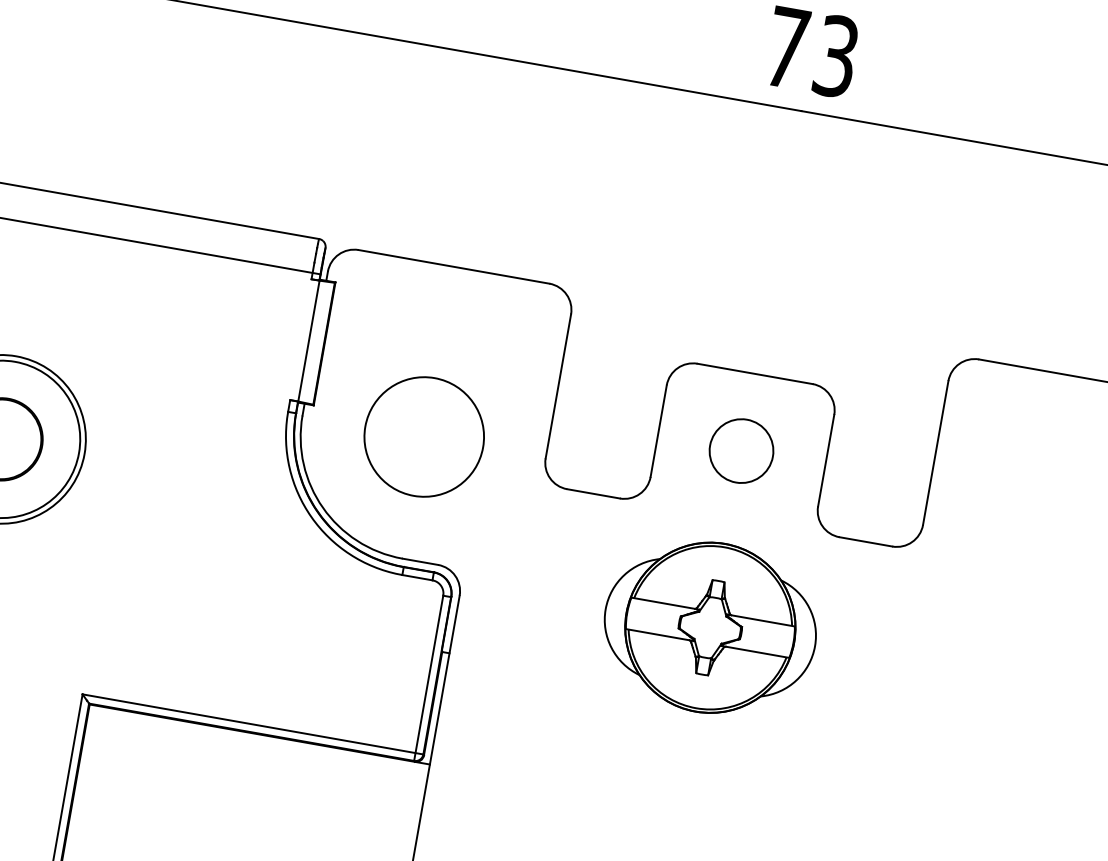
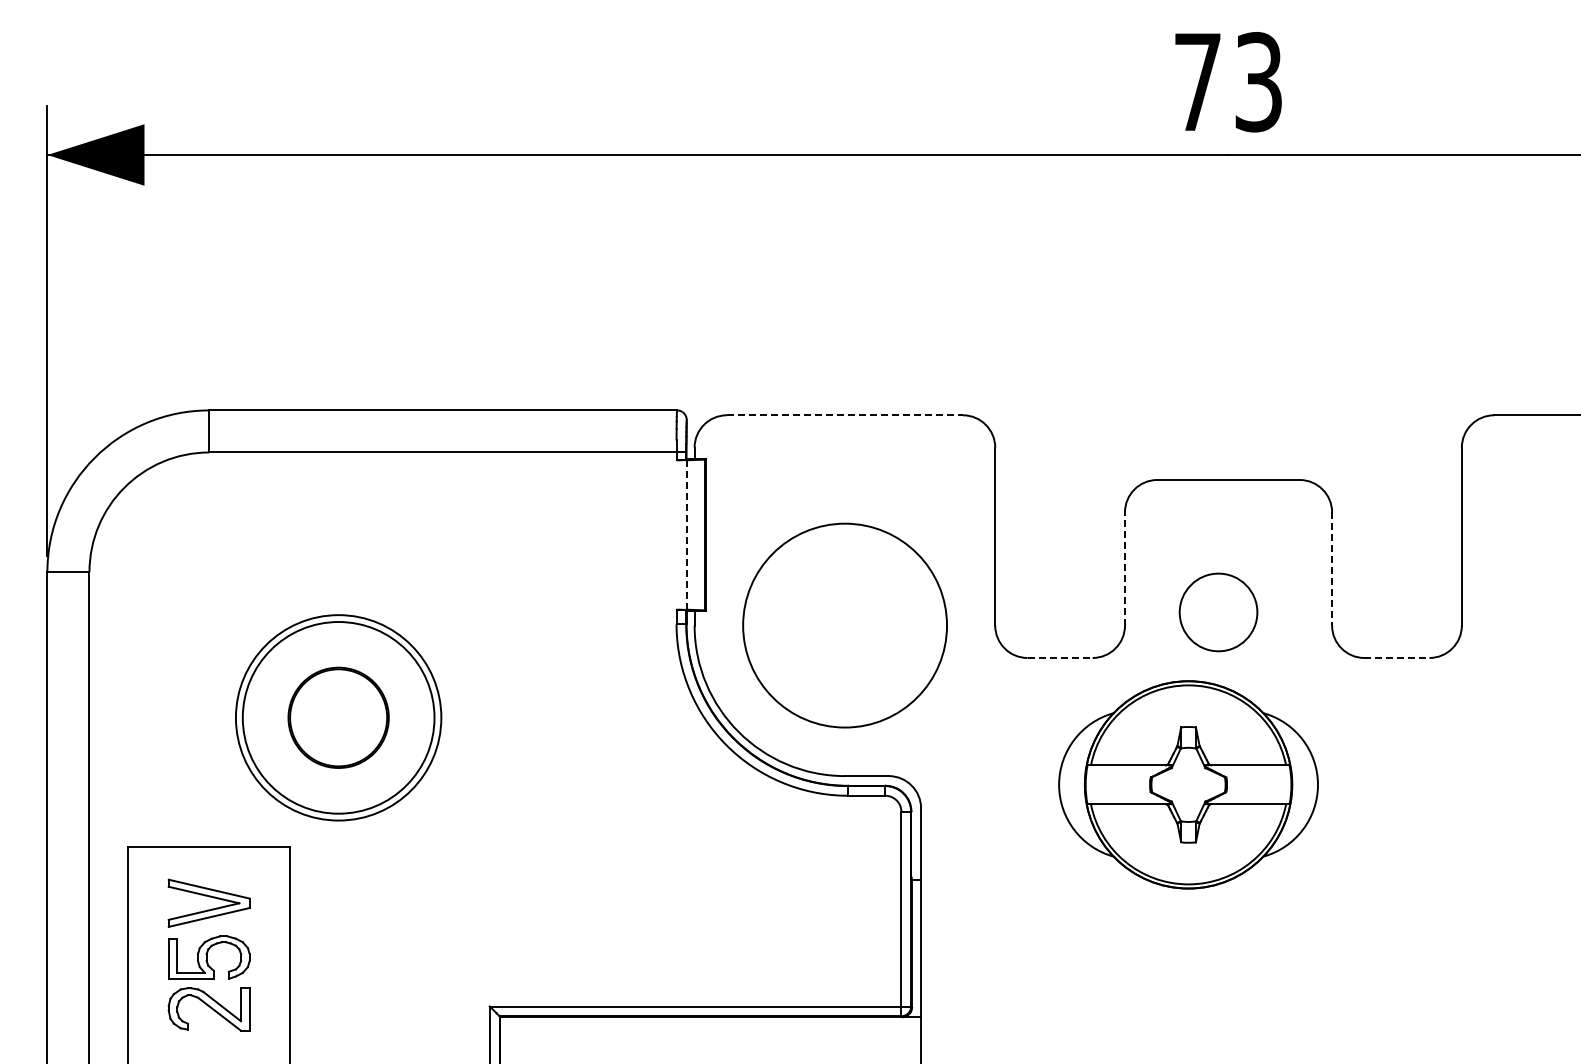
line: (453, 266) -> (844, 415), solid -> dashed
line: (308, 341) -> (686, 535), solid -> dashed
line: (658, 430) -> (1124, 568), solid -> dashed
circle: (423, 436) -> (844, 625), size x1.4
circle: (741, 451) -> (1218, 612), moved
line: (826, 460) -> (1332, 568), solid -> dashed
line: (593, 493) -> (1060, 657), solid -> dashed
line: (865, 541) -> (1396, 657), solid -> dashed
part: (710, 627) -> (1188, 784), moved

